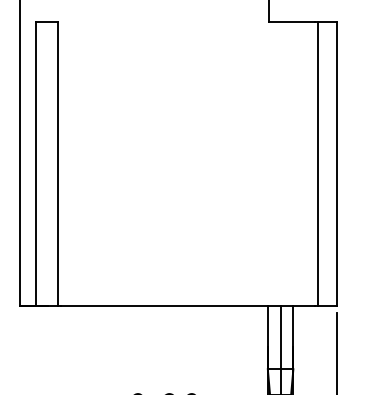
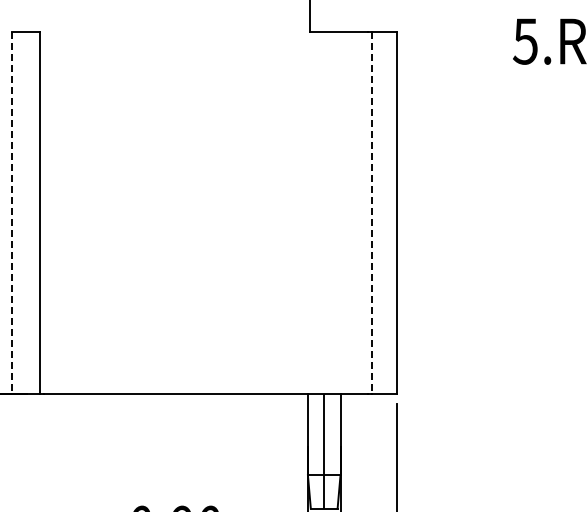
line: (36, 164) -> (12, 213), solid -> dashed
line: (318, 164) -> (372, 213), solid -> dashed

